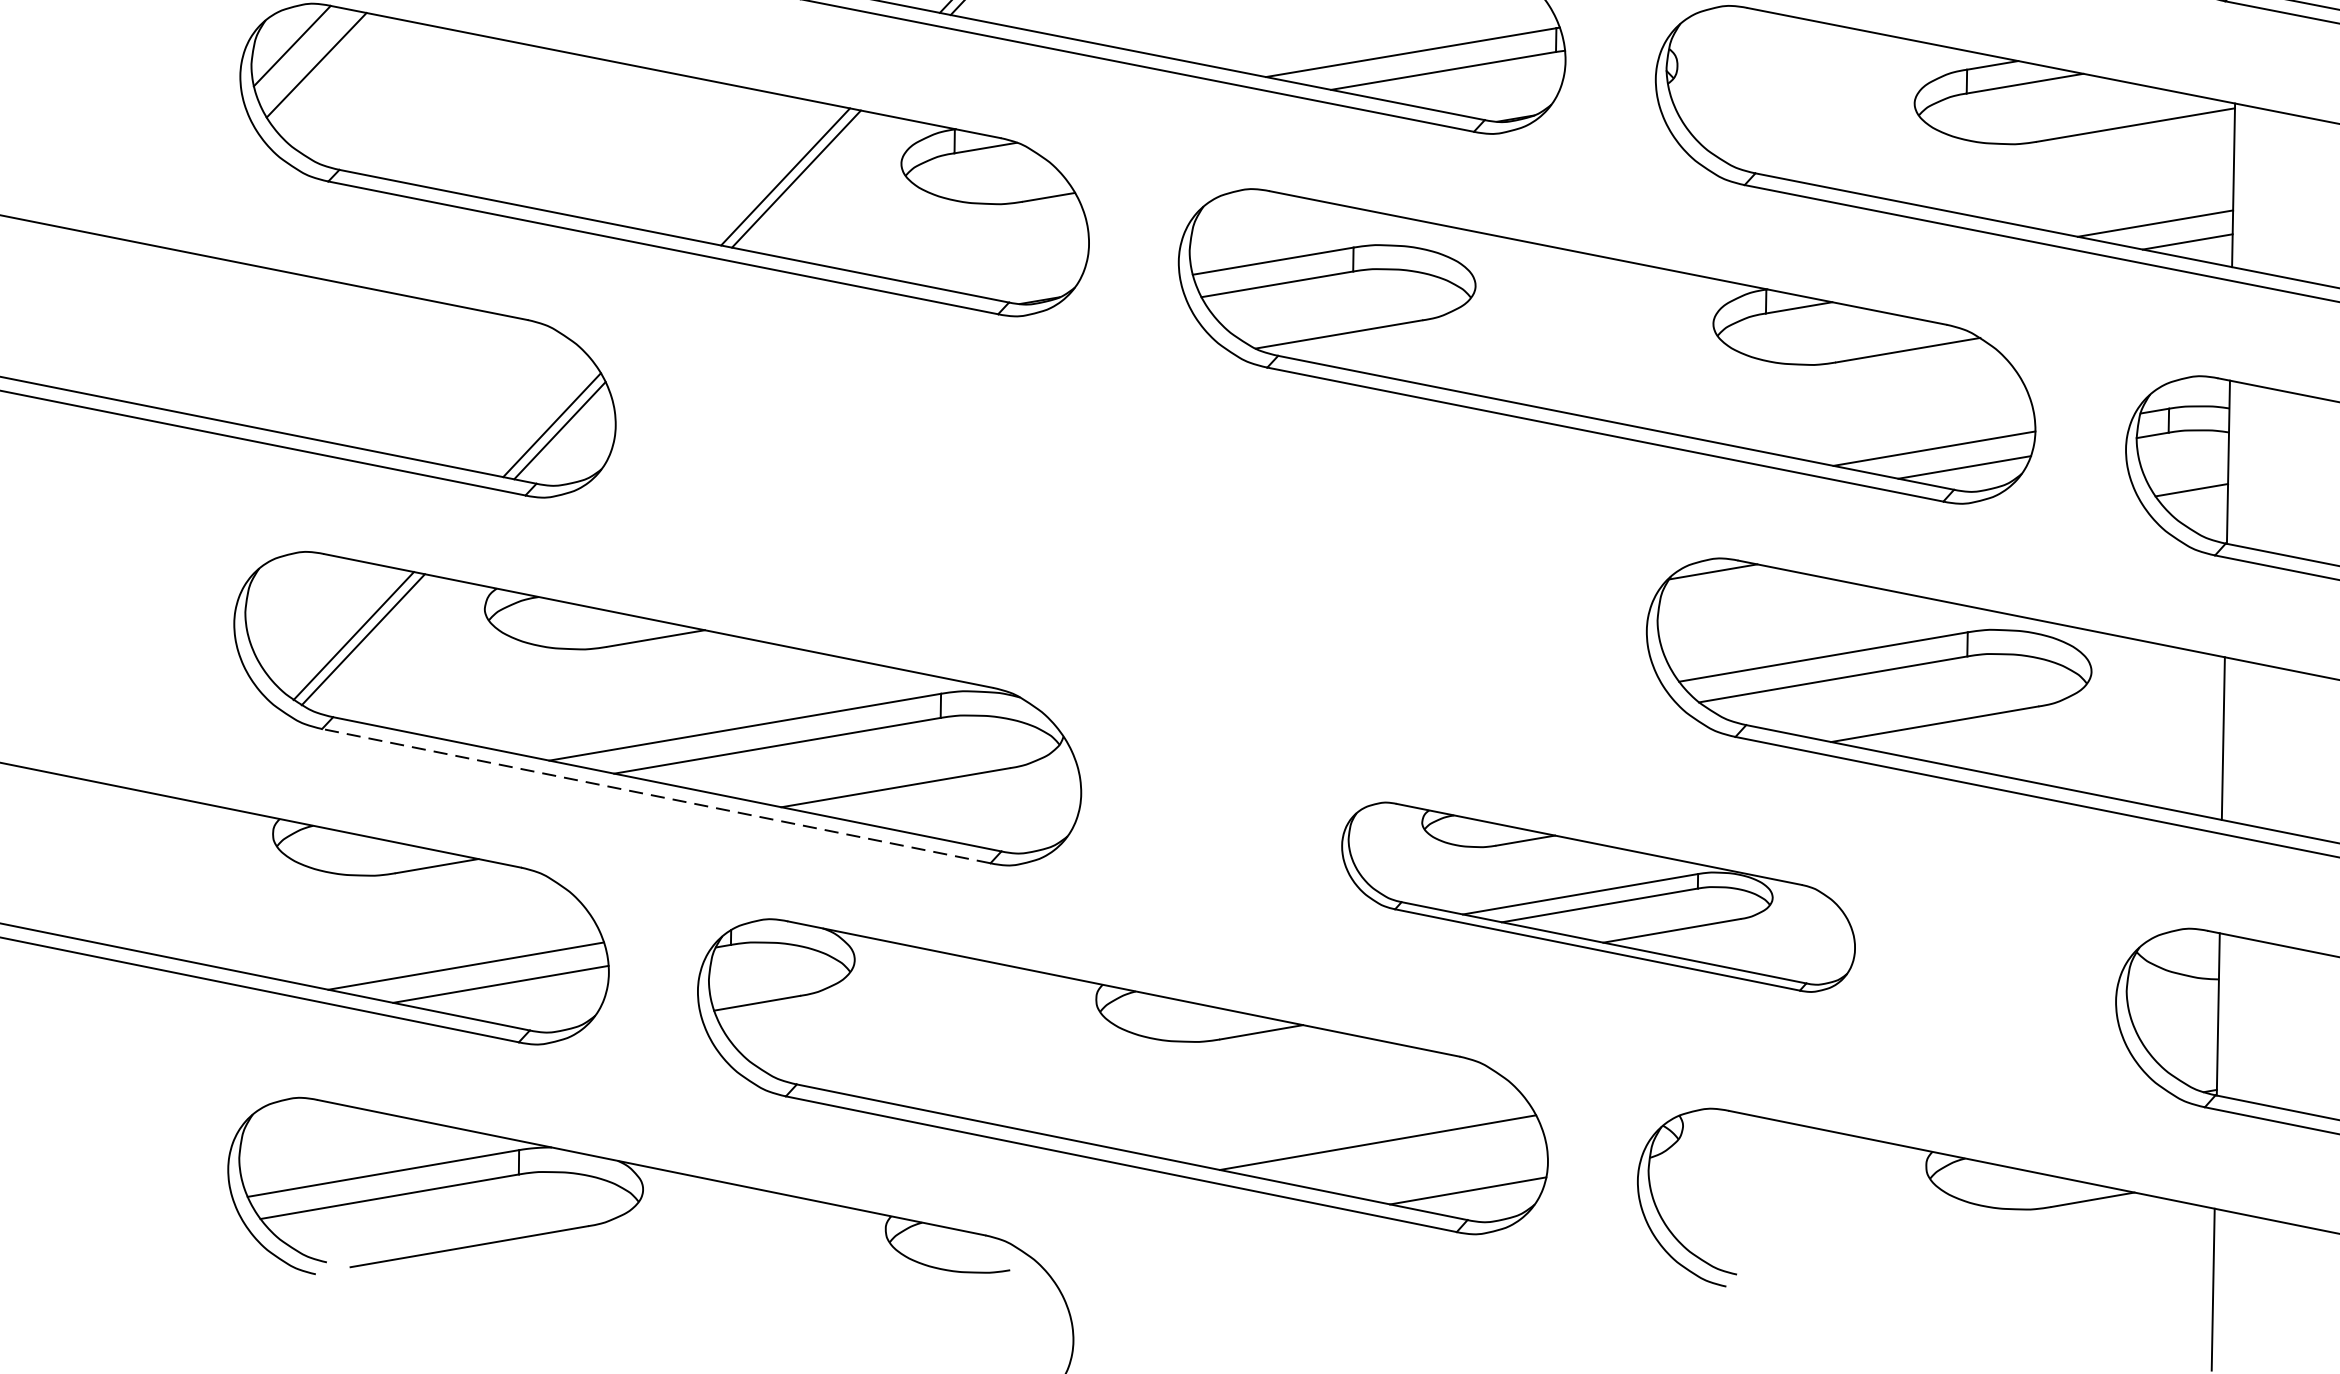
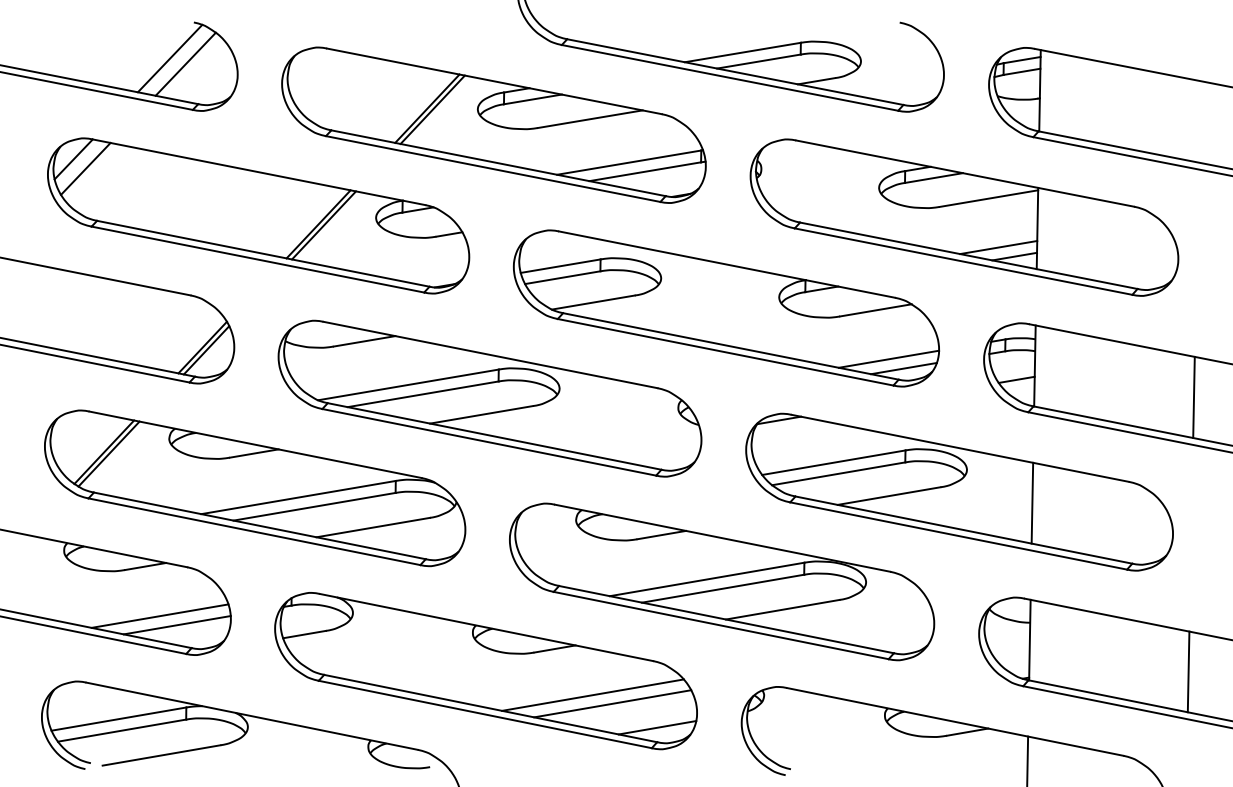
part: (1129, 527) -> (489, 398), added
line: (654, 795) -> (253, 531), dashed -> solid
part: (1599, 896) -> (722, 581), size x1.67
line: (1337, 1123) -> (592, 694), added

